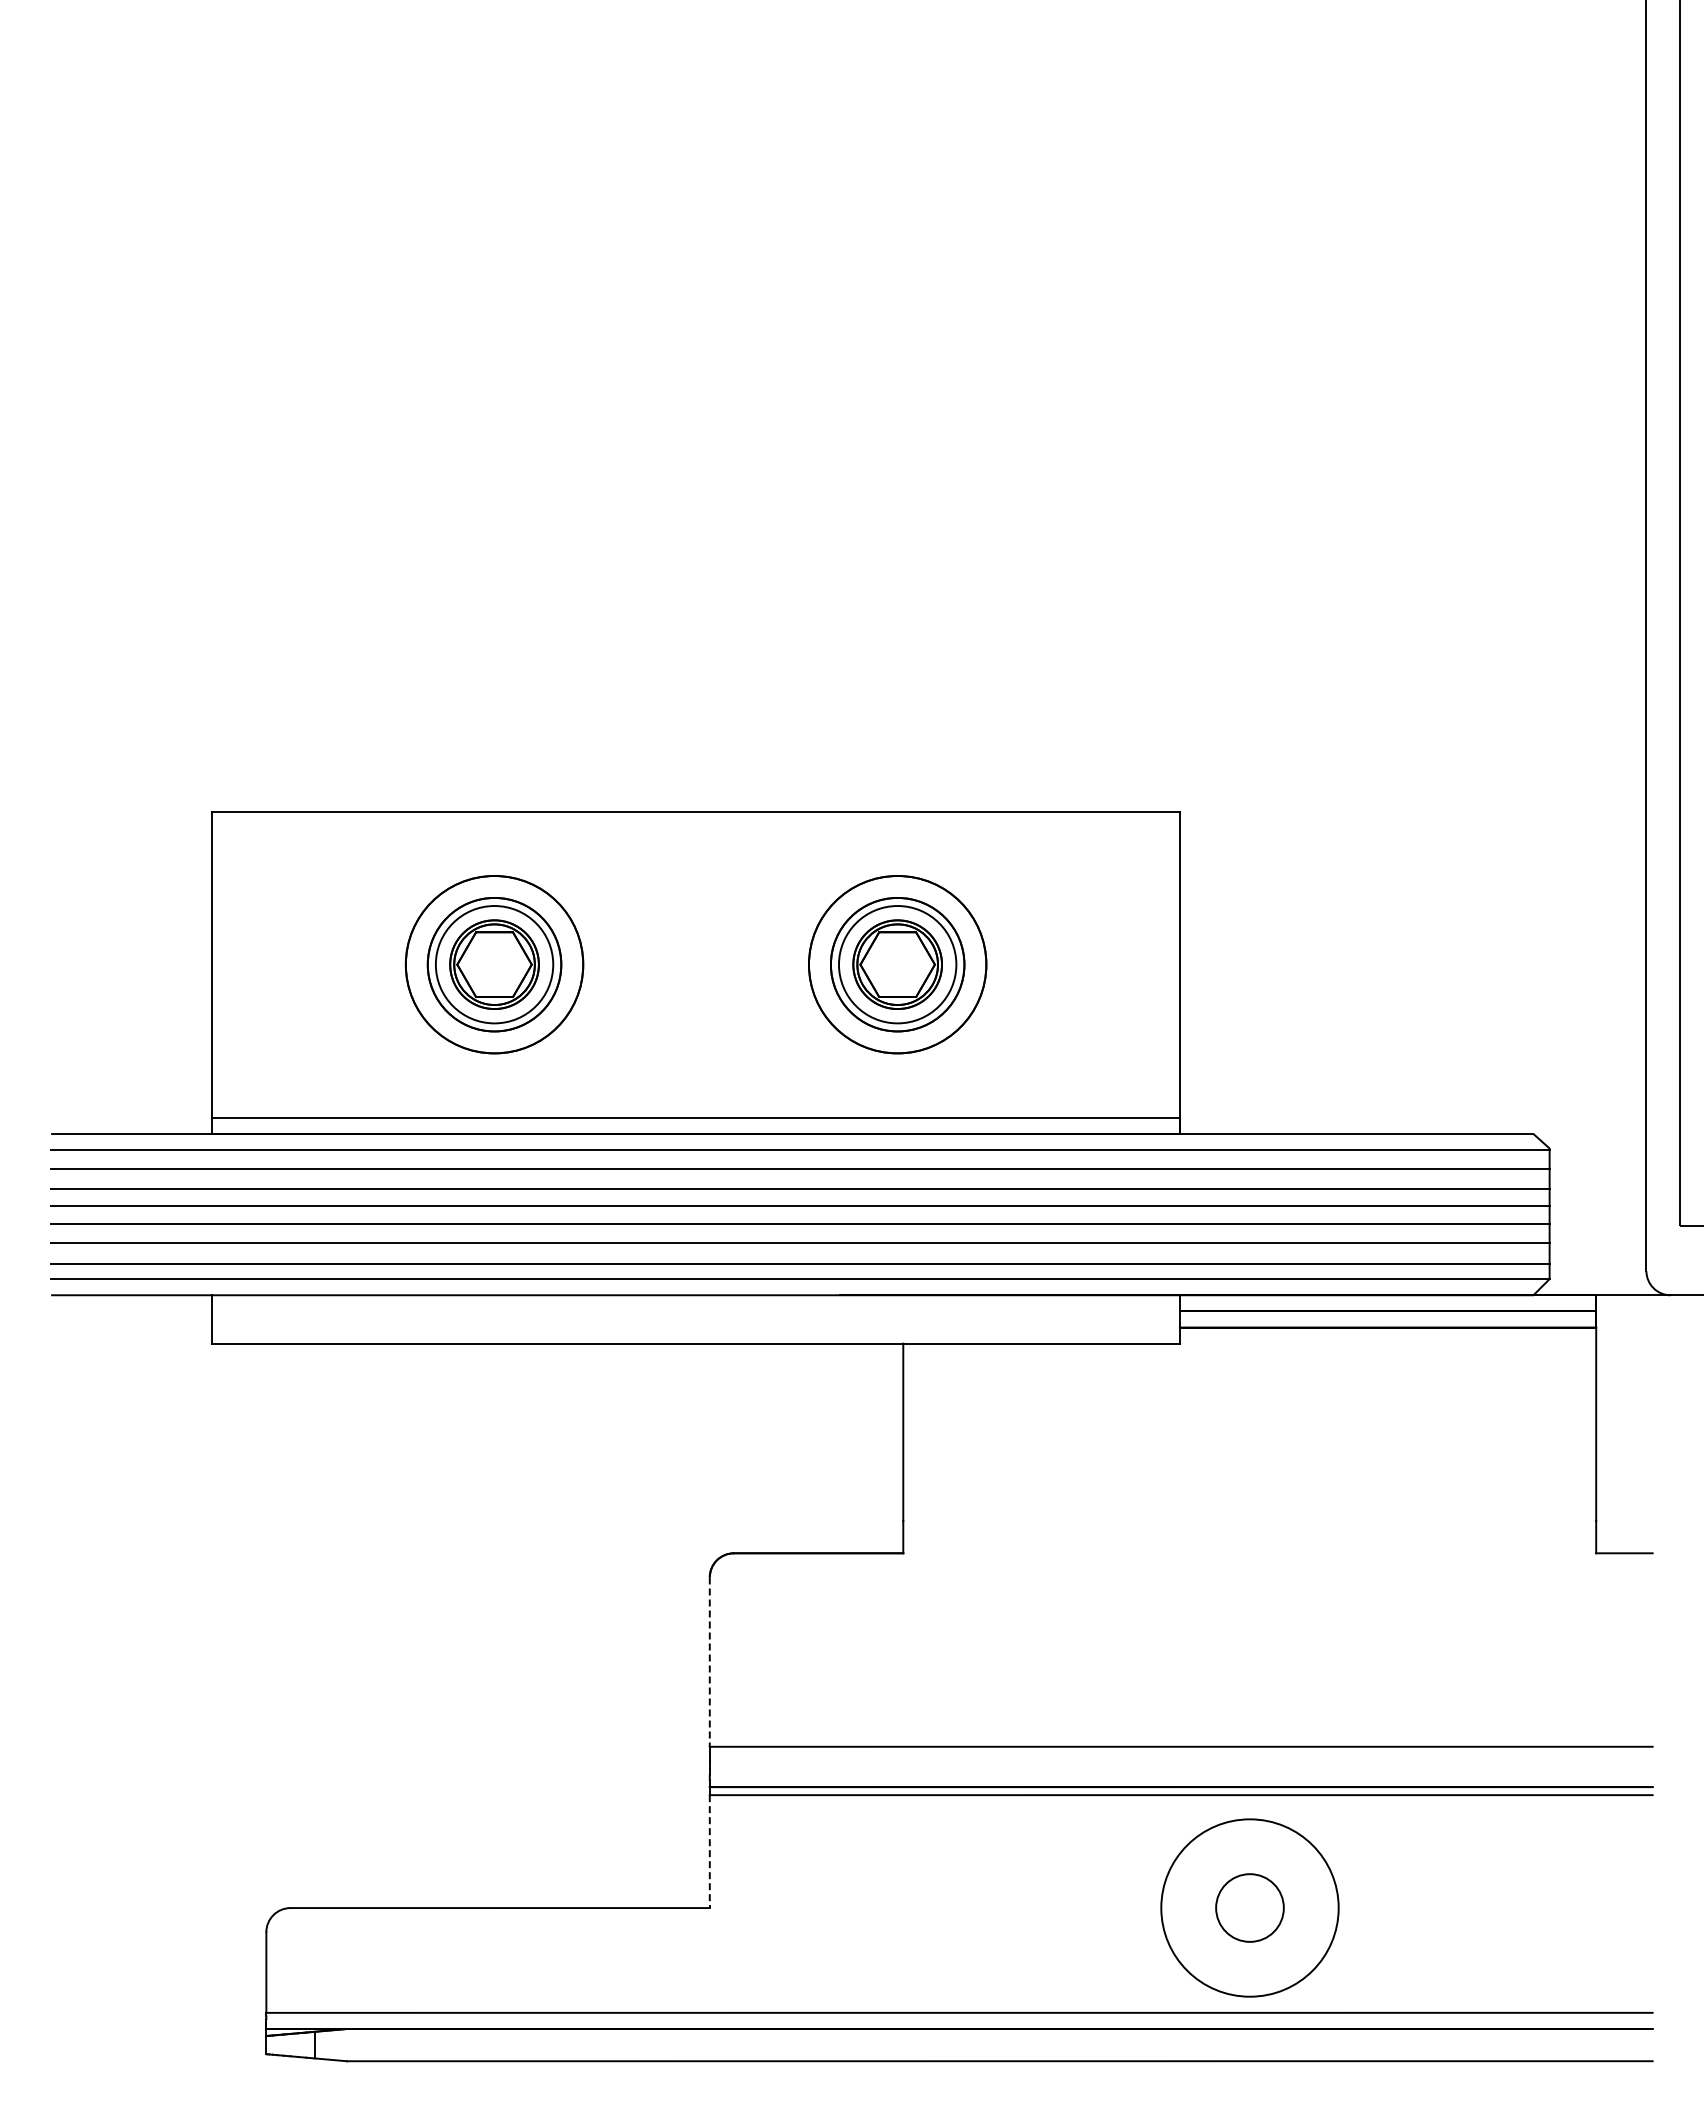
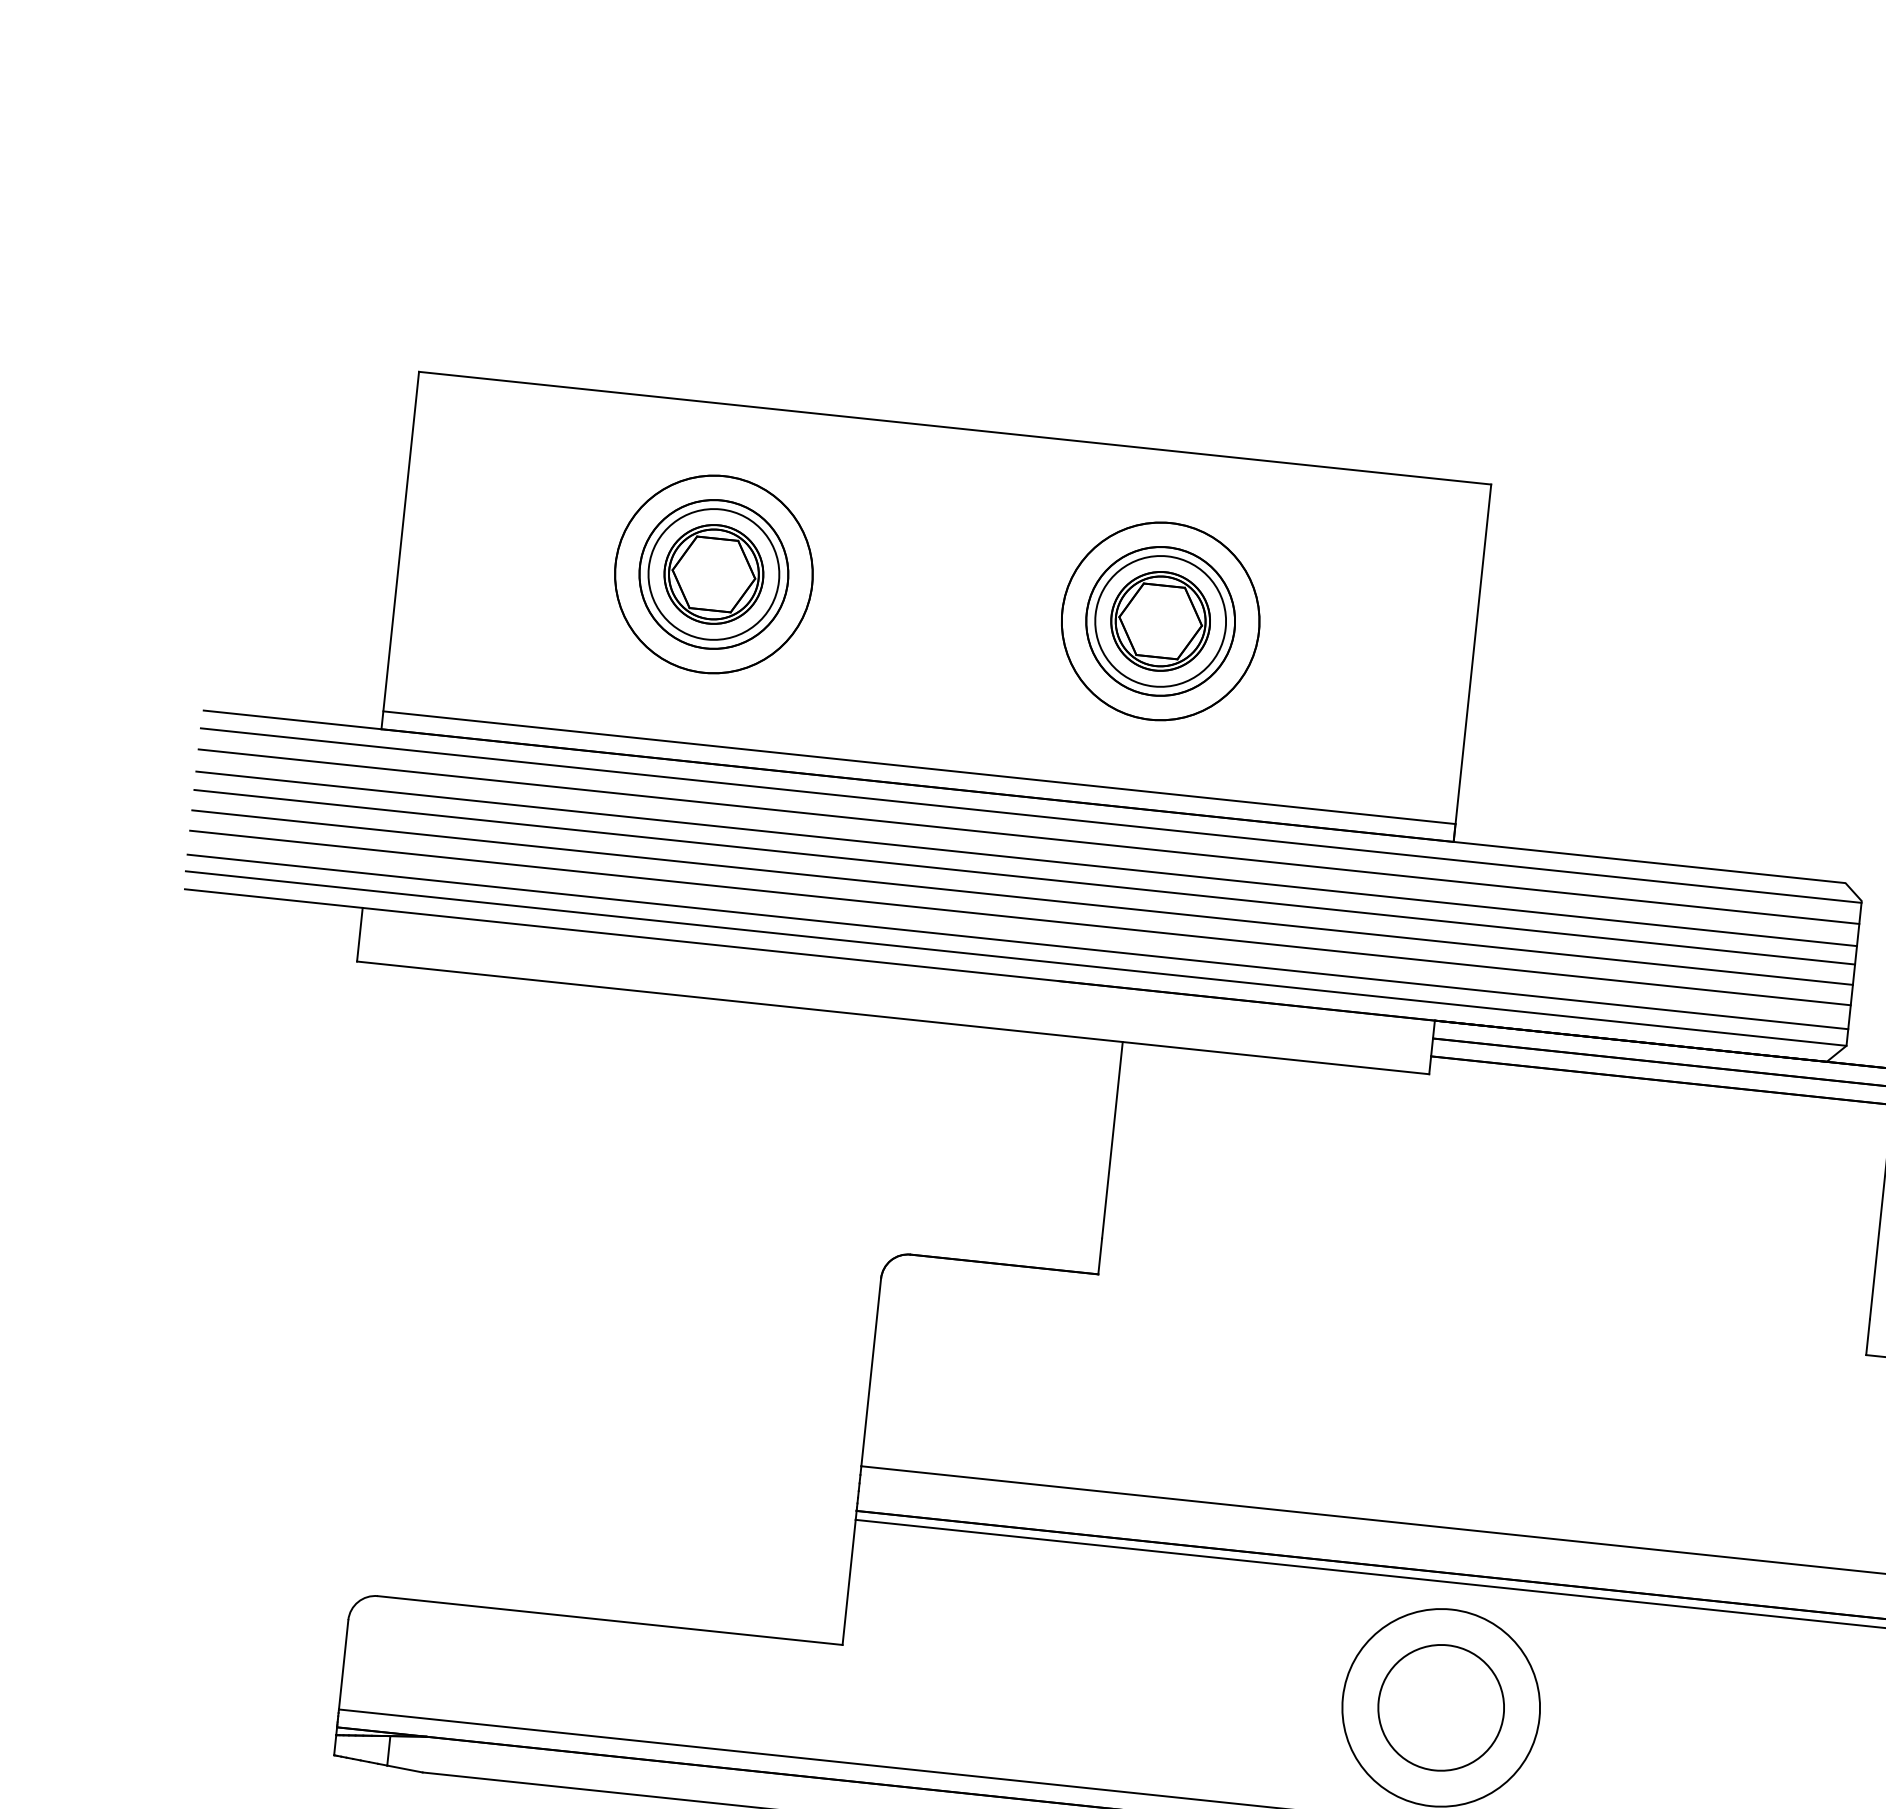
line: (709, 1662) -> (870, 1372), dashed -> solid
line: (709, 1852) -> (848, 1583), dashed -> solid
circle: (1249, 1907) -> (1440, 1707), size x1.67

